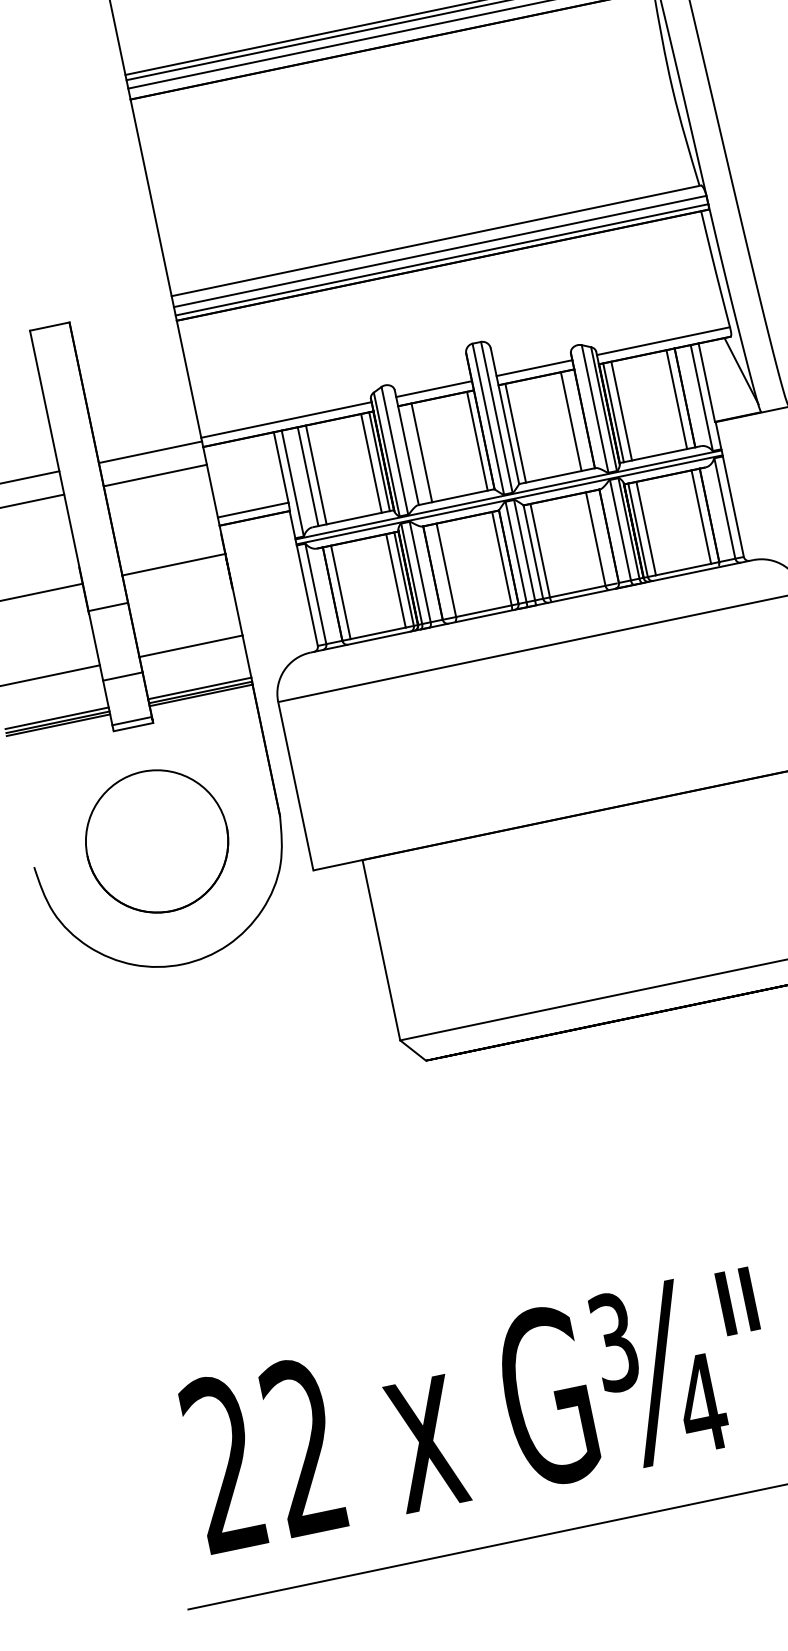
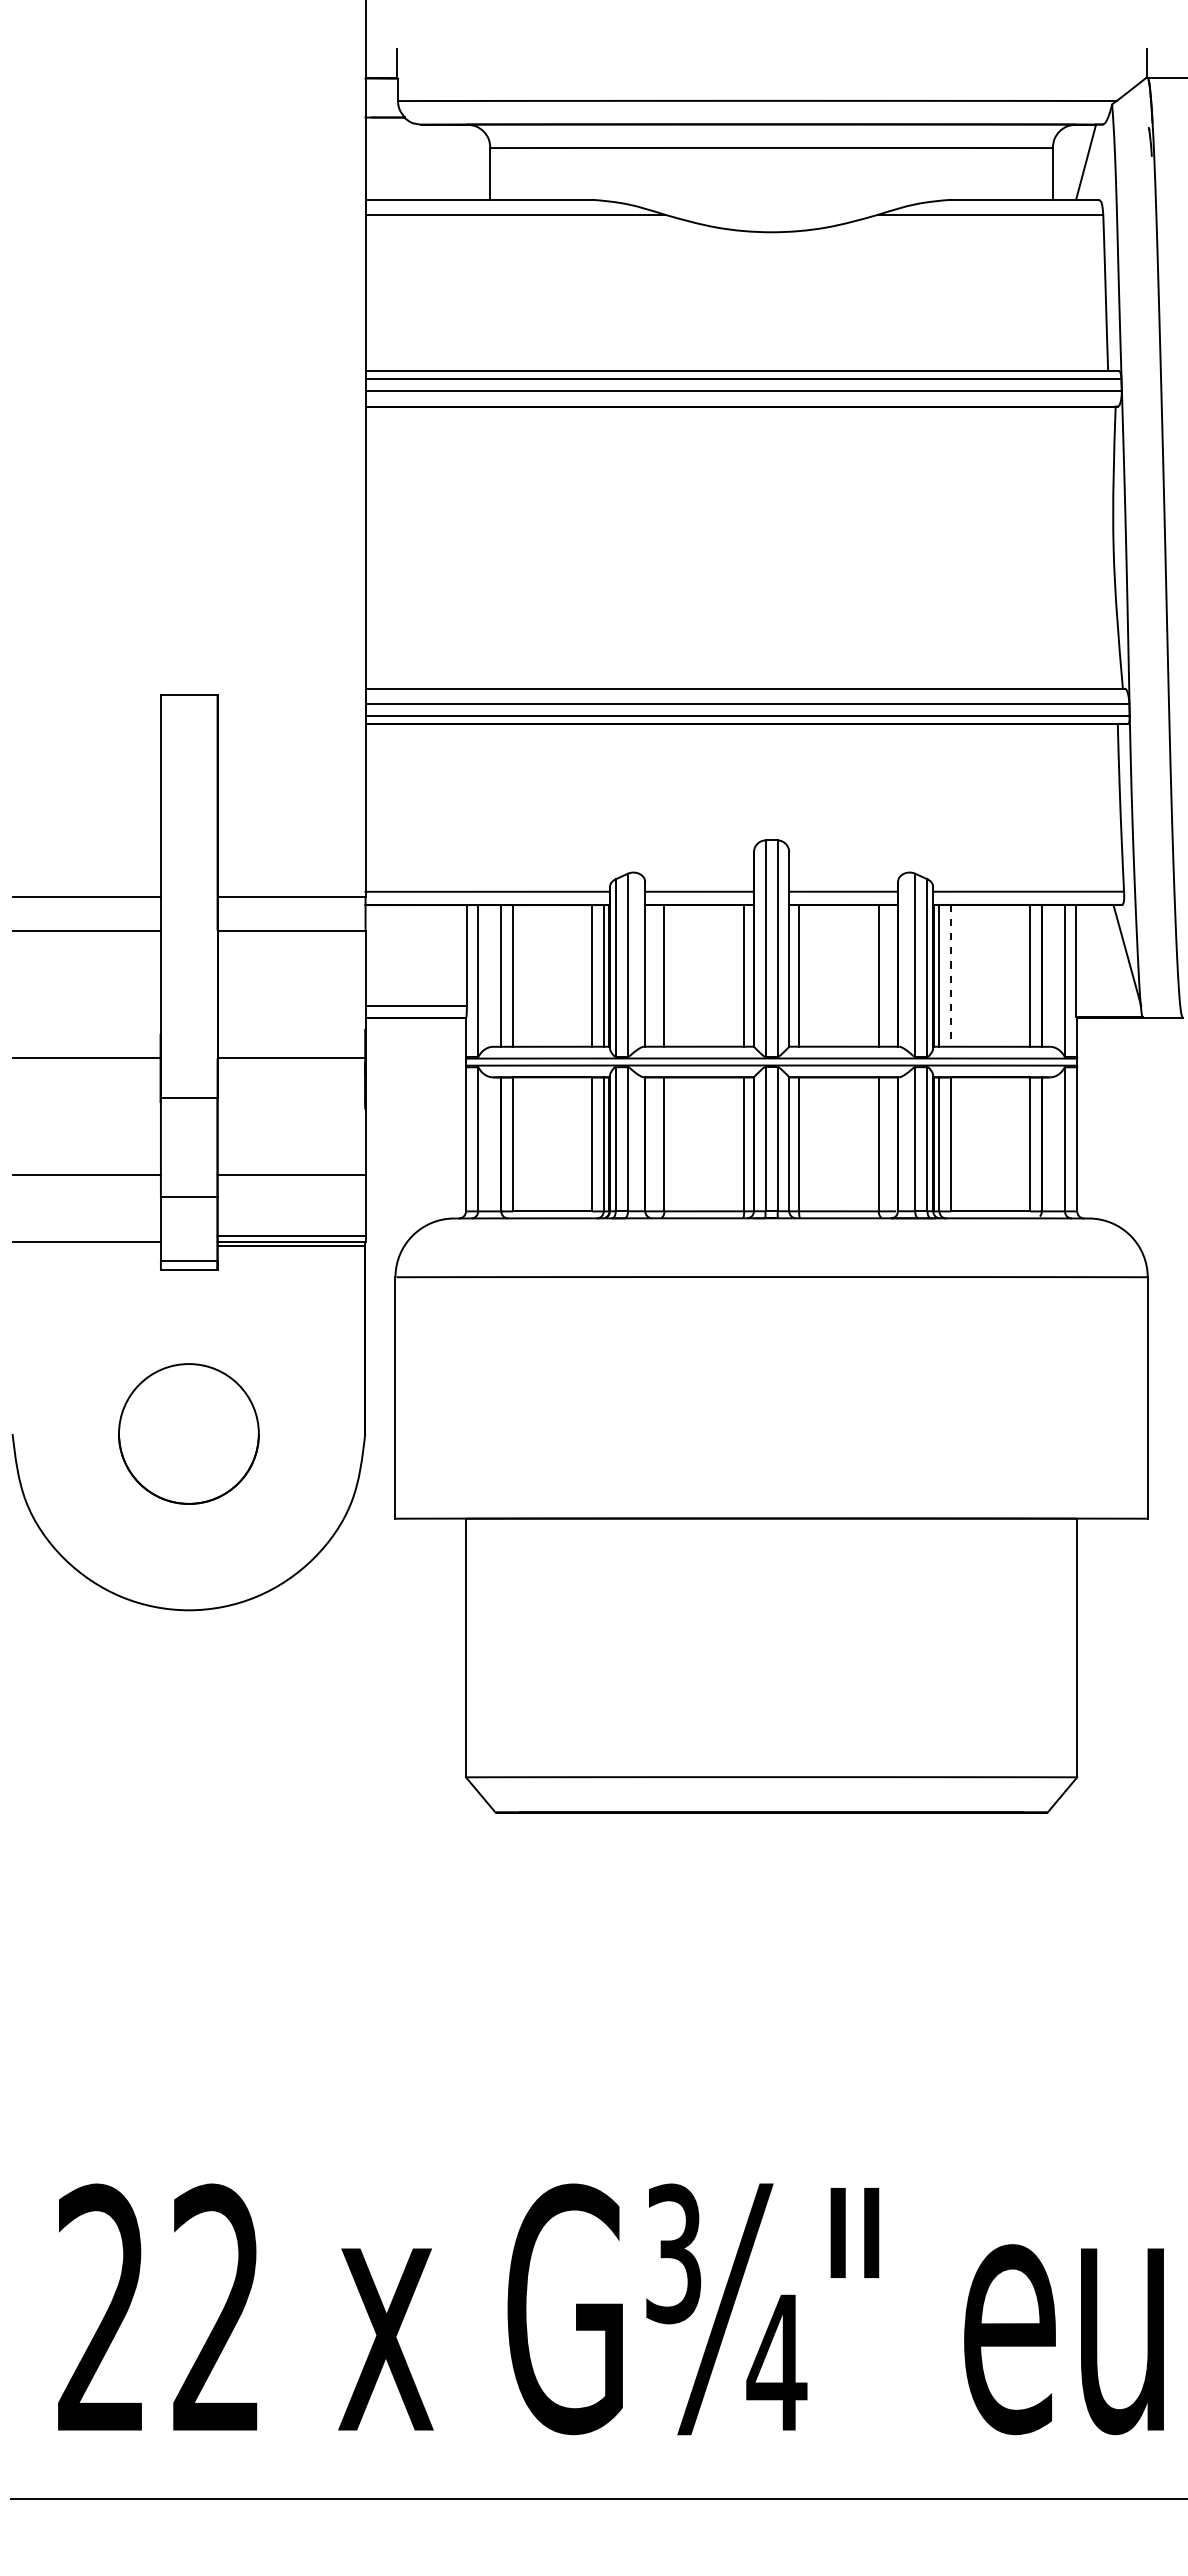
line: (621, 410) -> (951, 975), solid -> dashed
line: (56, 718) -> (86, 1235), removed
line: (58, 724) -> (86, 1245), removed
circle: (156, 841) -> (188, 1433), size x0.7

